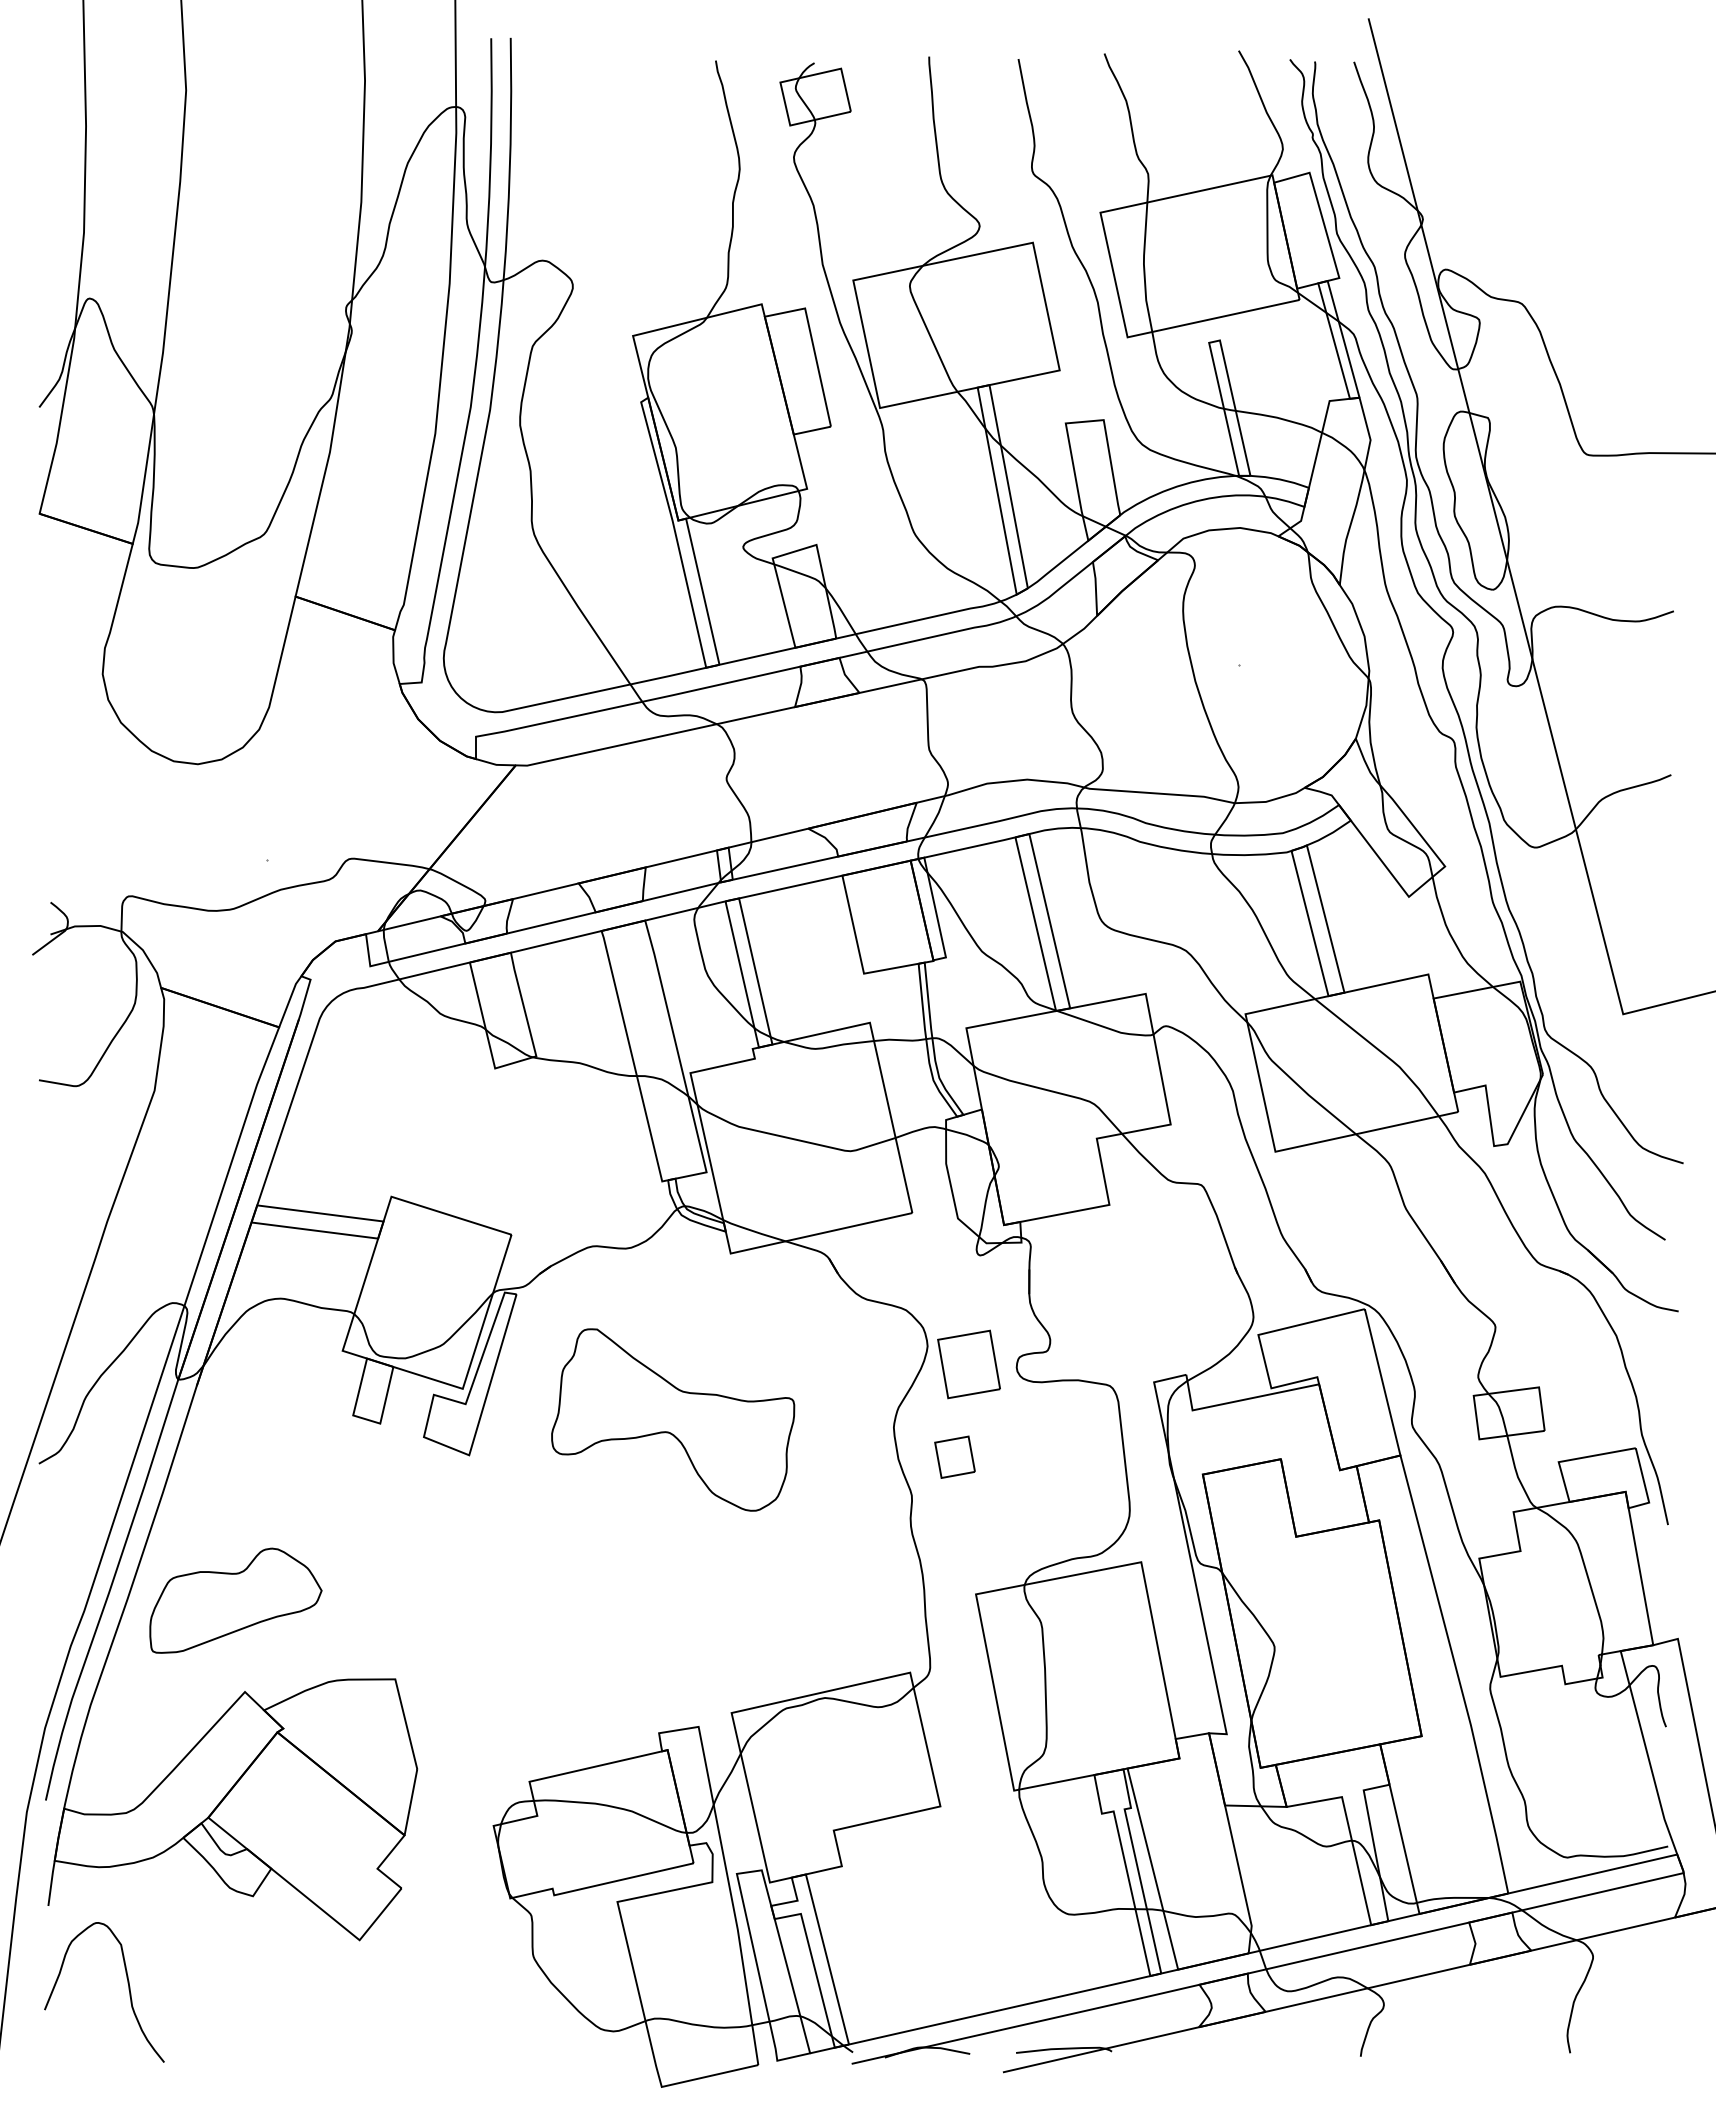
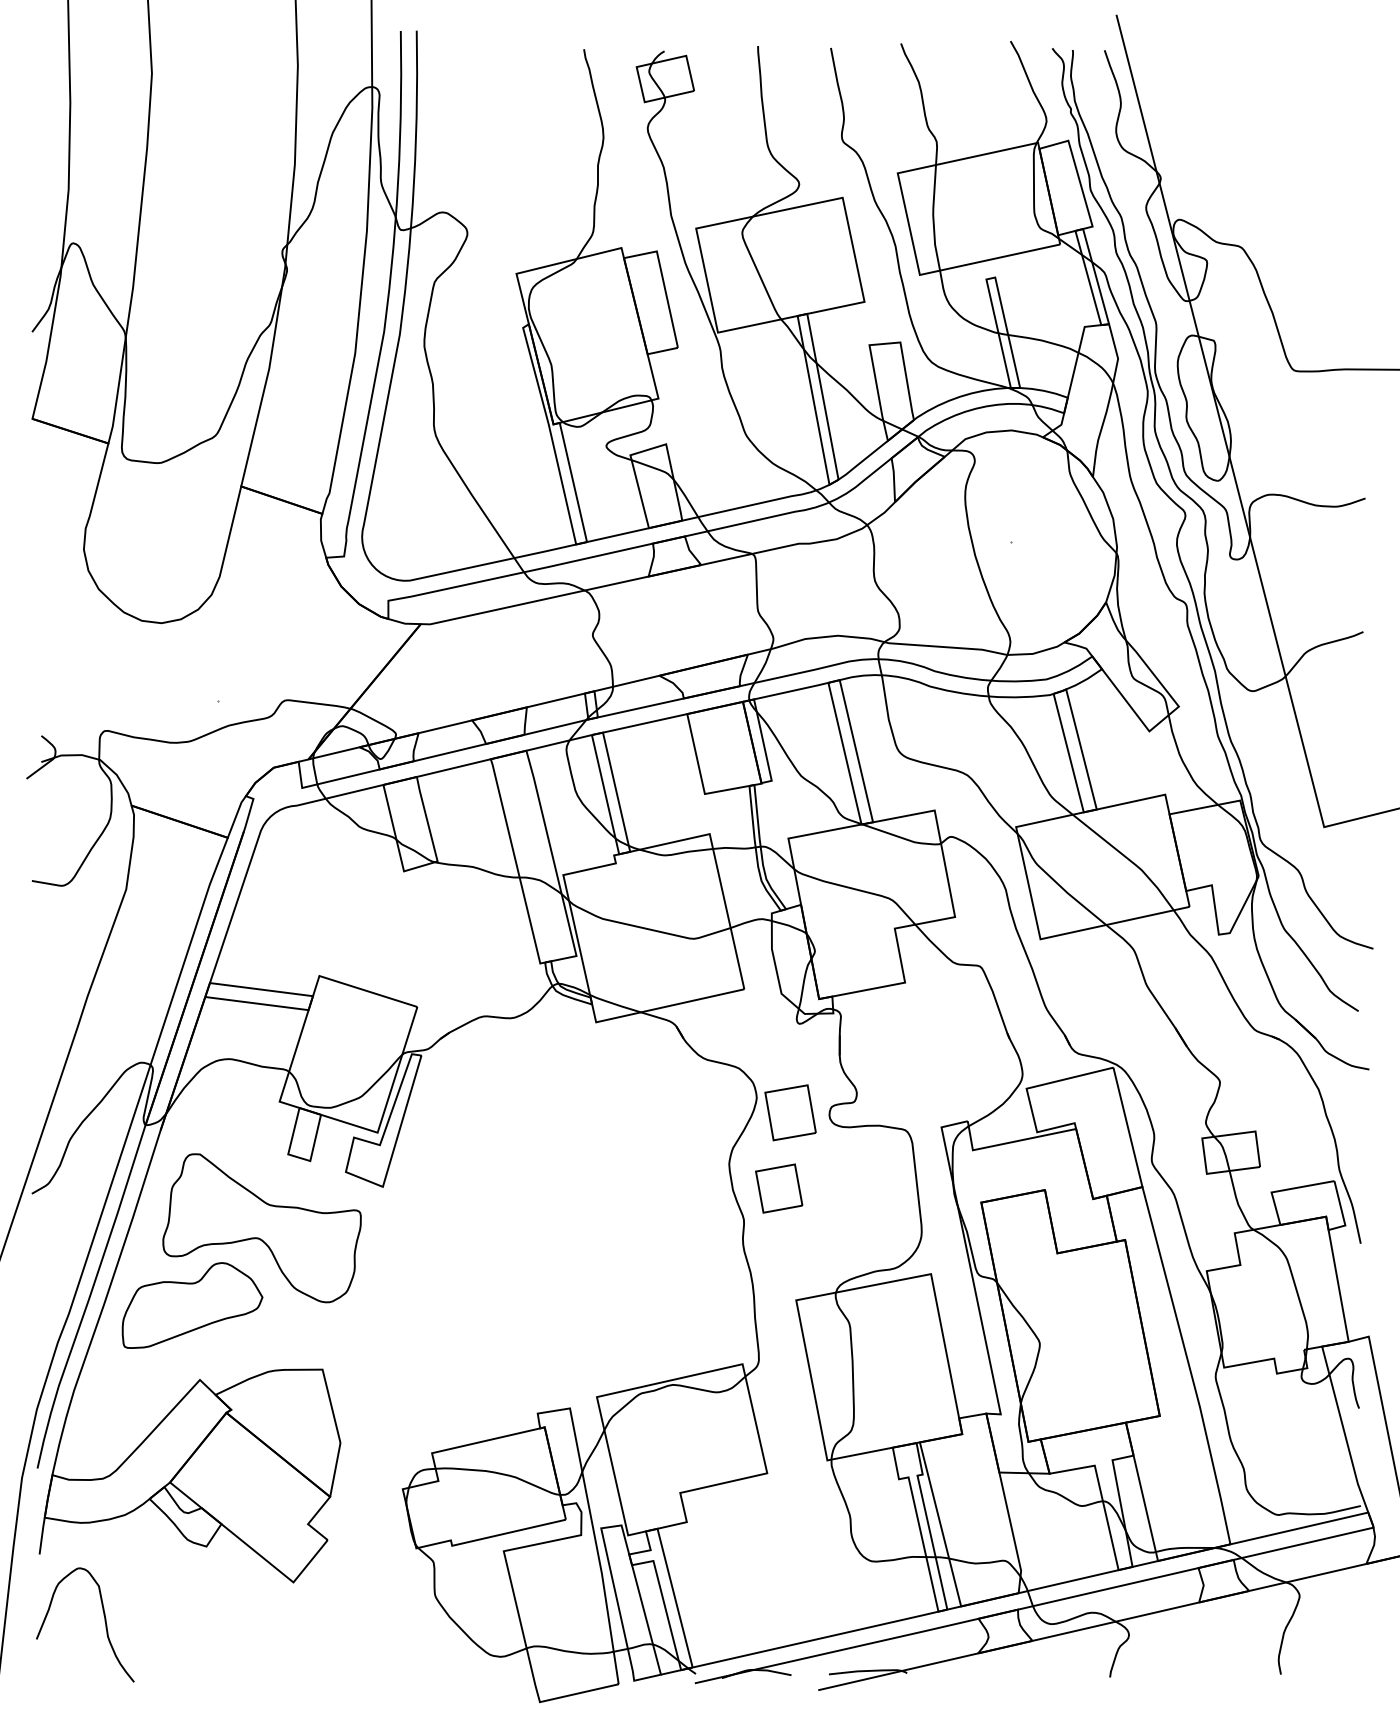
part: (673, 1419) -> (262, 1227), moved
part: (954, 1456) -> (778, 1187), size x1.43

